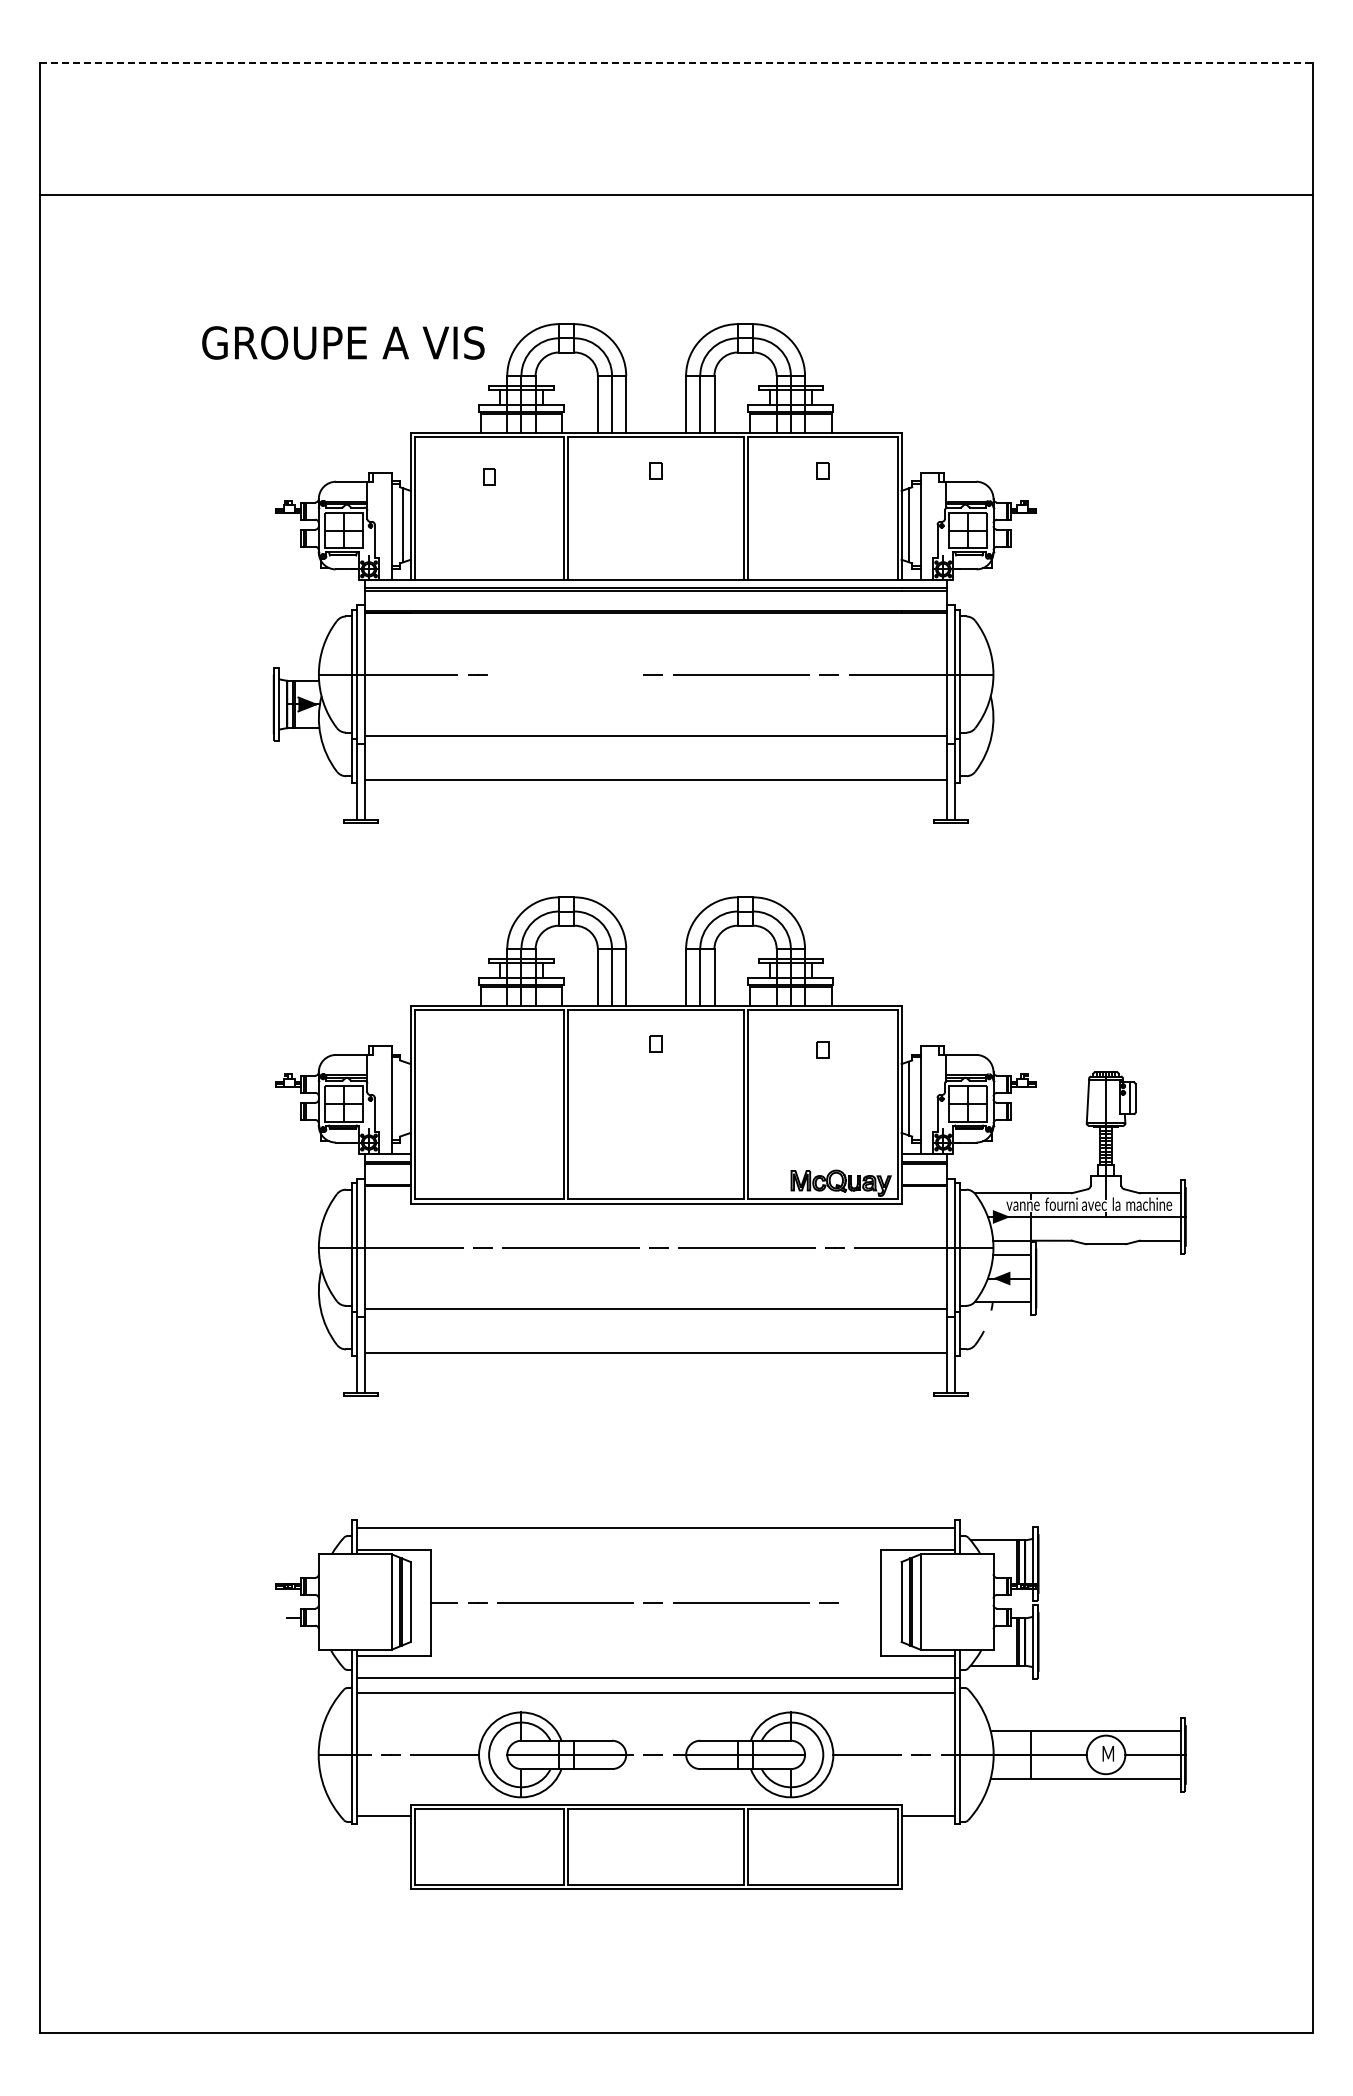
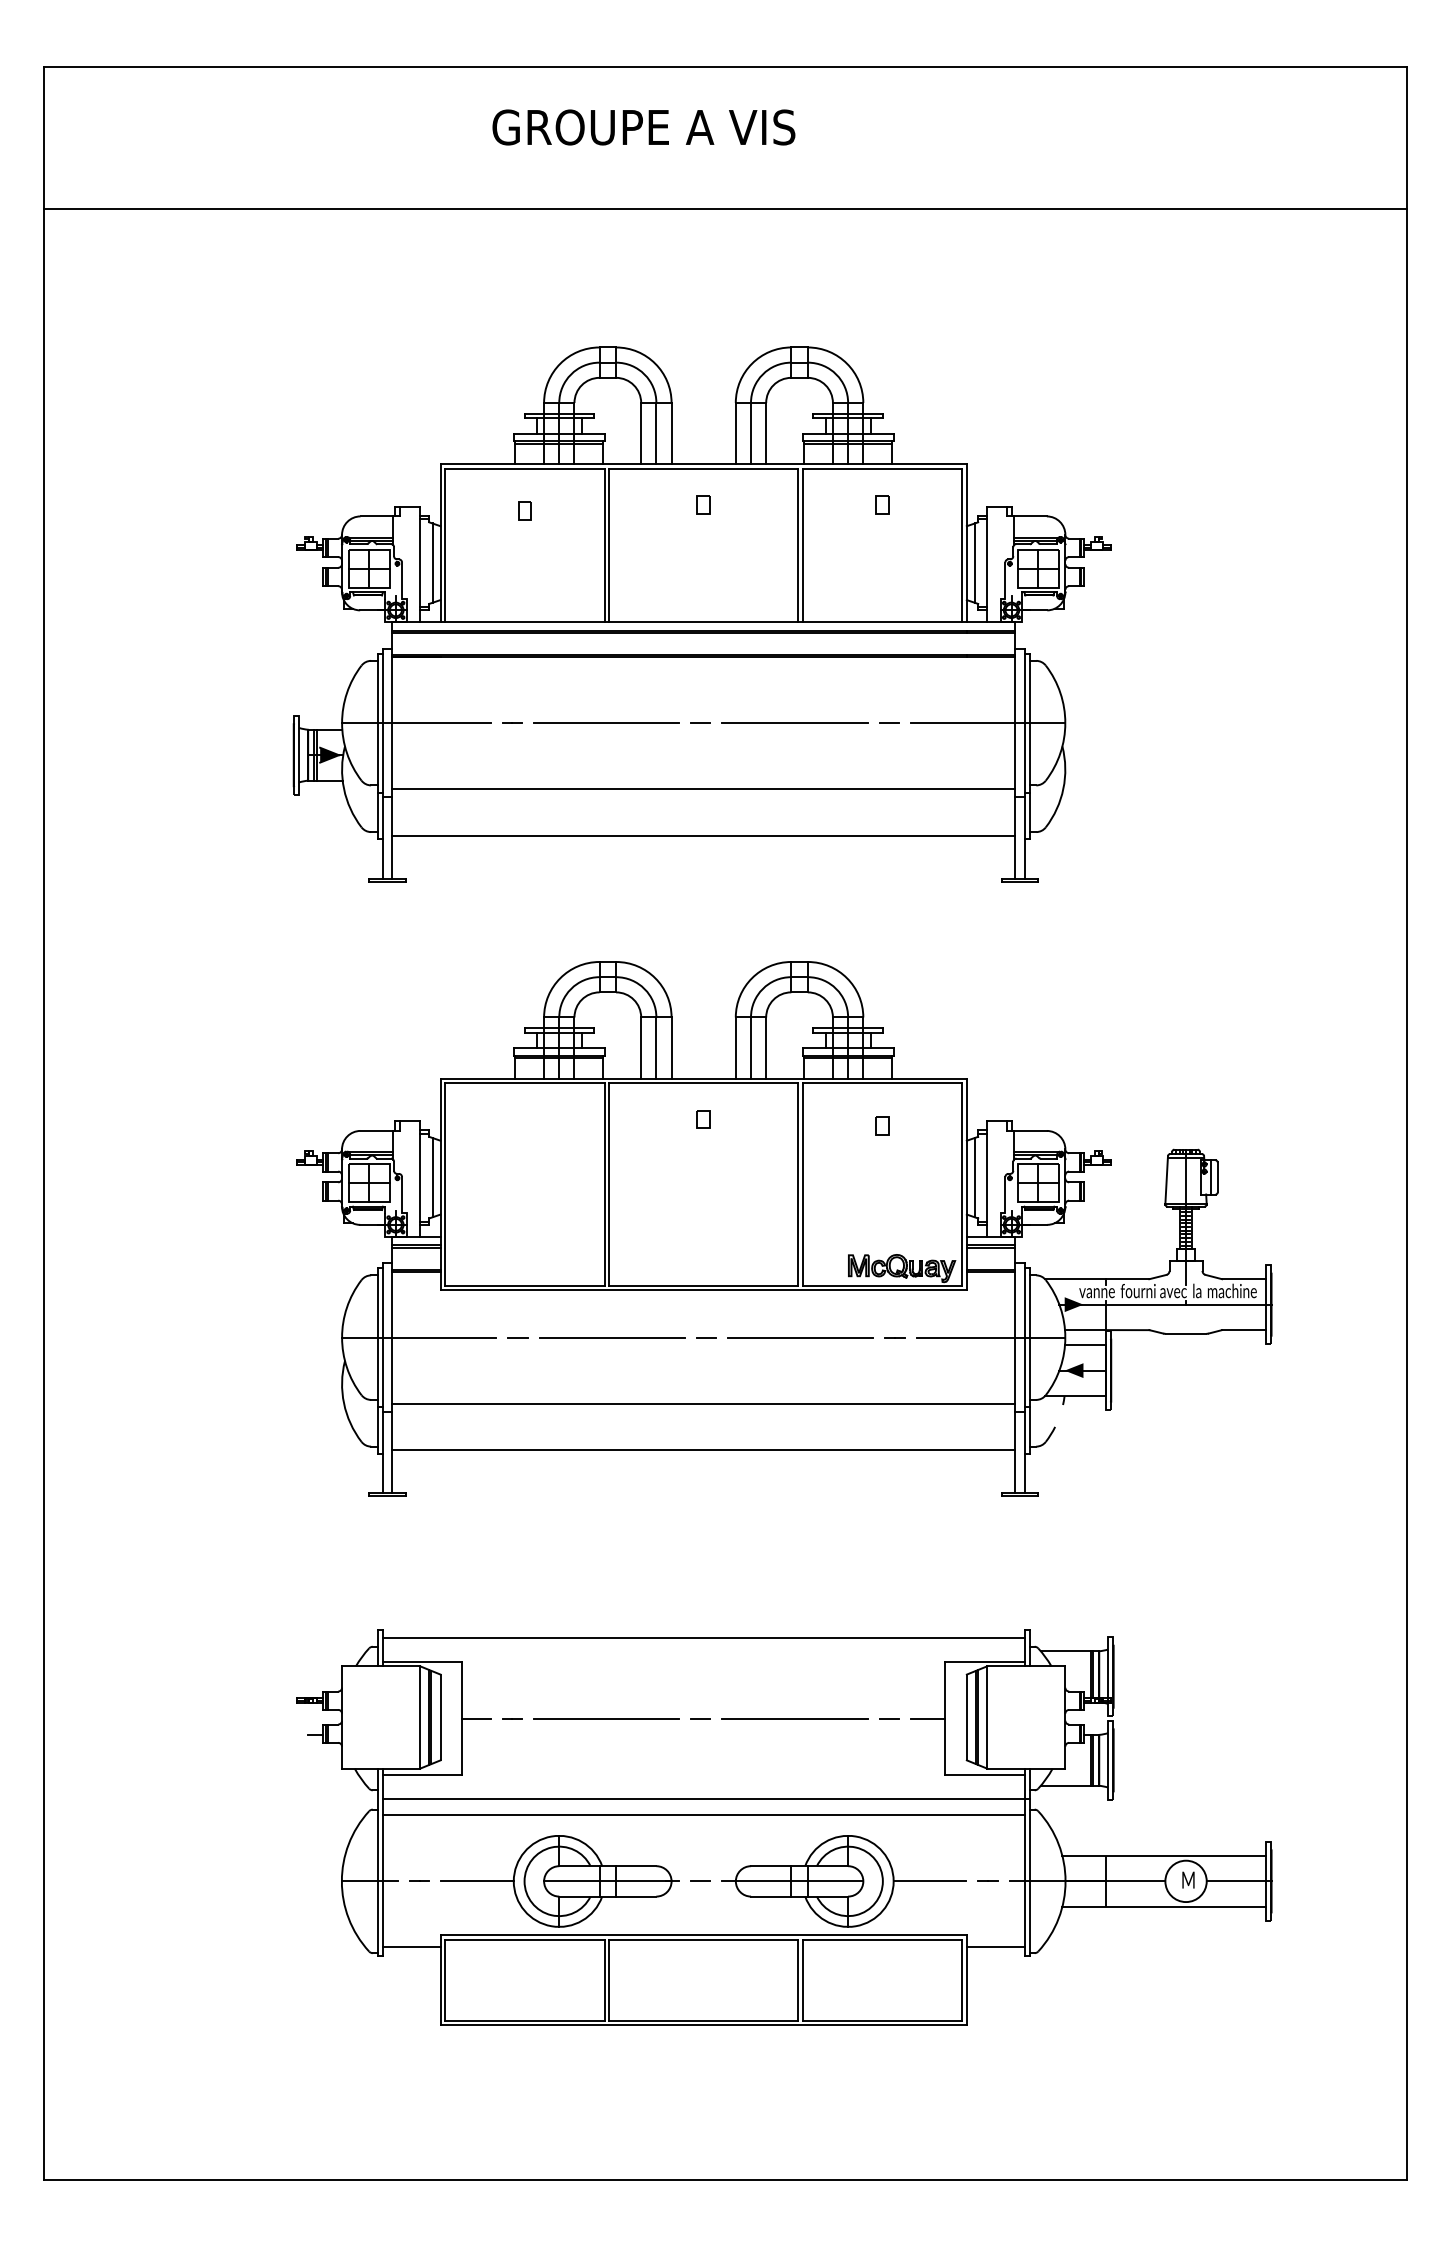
line: (676, 62) -> (725, 66), dashed -> solid
text: (343, 342) -> (644, 126), moved
line: (565, 674) -> (606, 723), added
line: (403, 1098) -> (432, 1177), added
line: (865, 1603) -> (928, 1719), added

